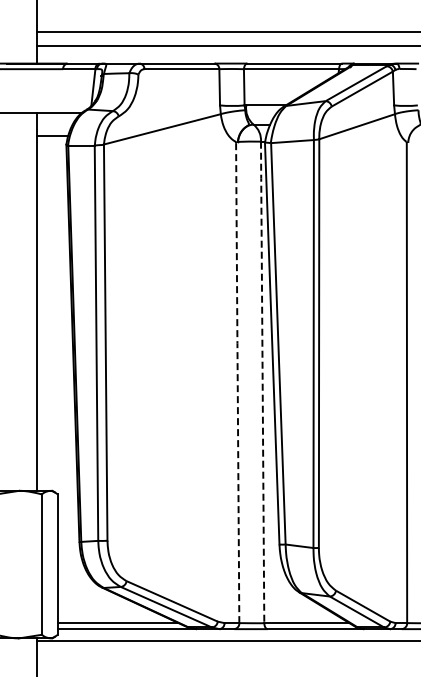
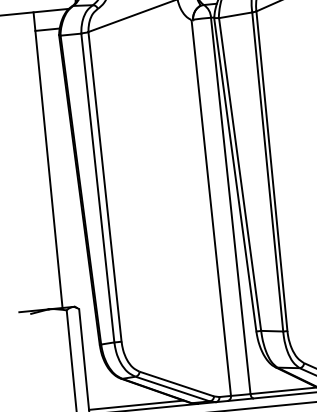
line: (237, 381) -> (211, 207), dashed -> solid
line: (262, 381) -> (230, 205), dashed -> solid

